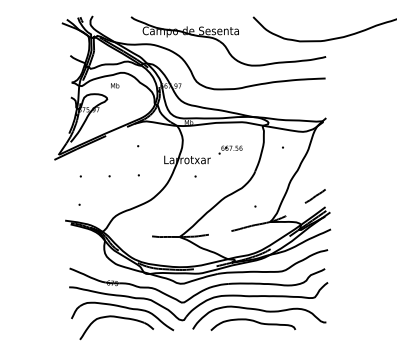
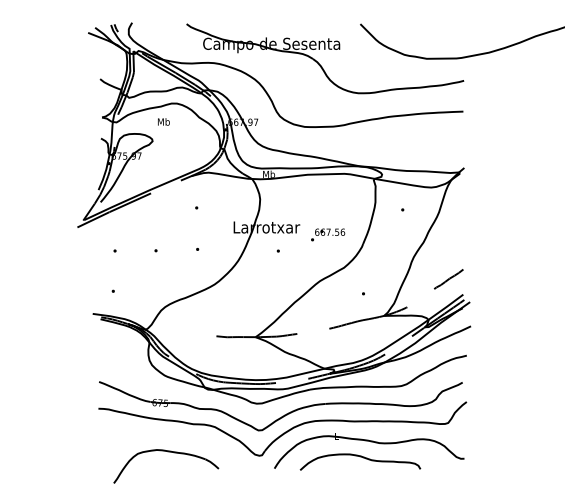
text: (230, 149) -> (328, 233), moved
part: (124, 308) -> (177, 438), removed

